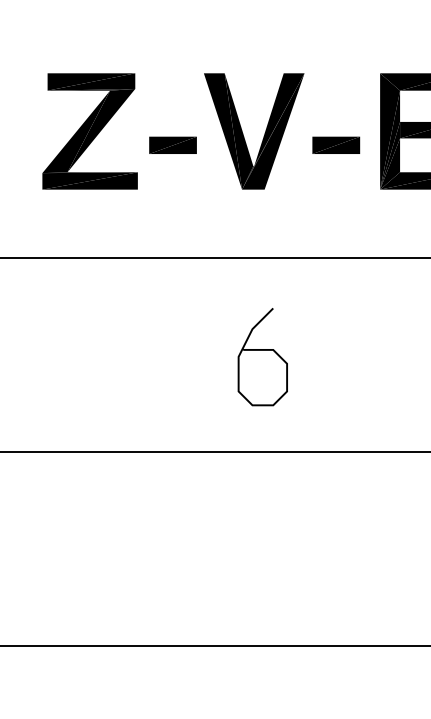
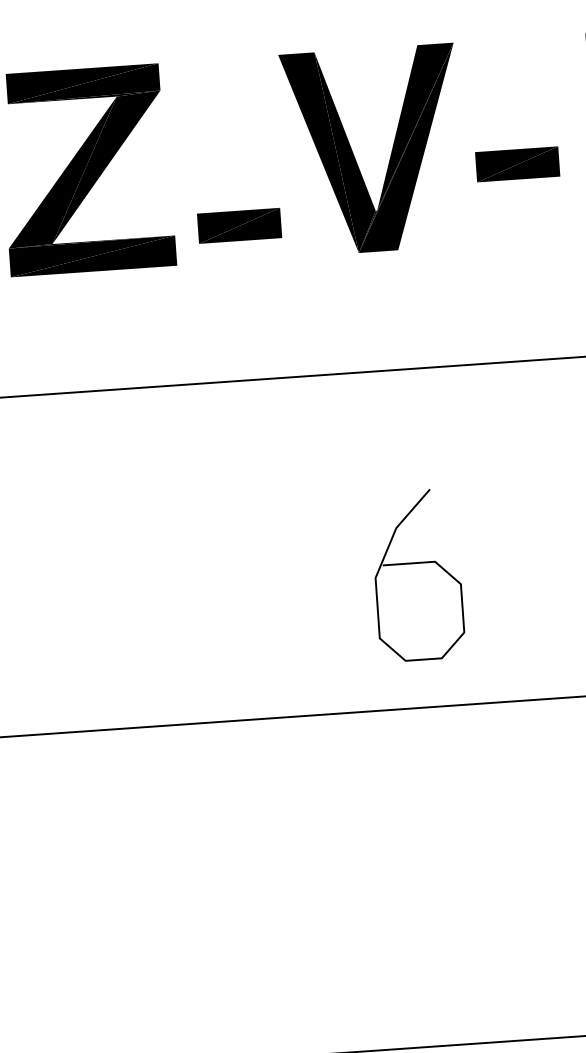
part: (172, 144) -> (238, 224), moved
curve: (262, 350) -> (416, 564), moved

